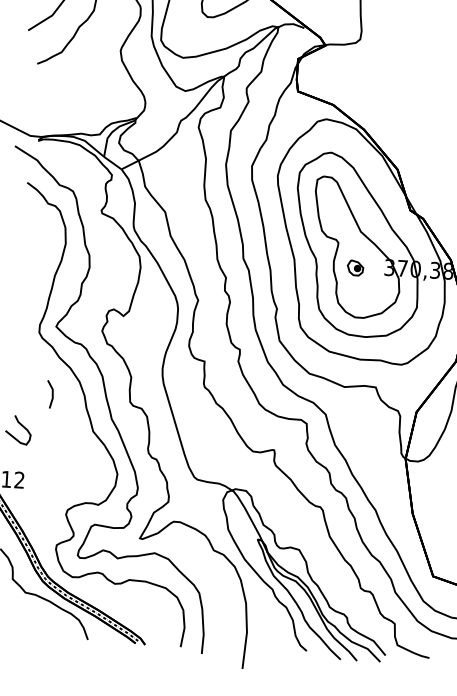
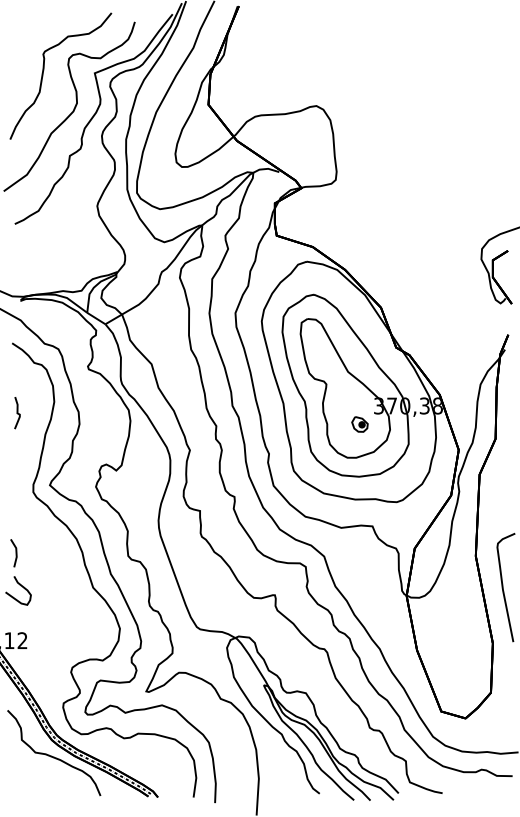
curve: (28, 253) -> (17, 413), added
part: (355, 268) -> (359, 424), moved
line: (51, 394) -> (15, 553), moved

